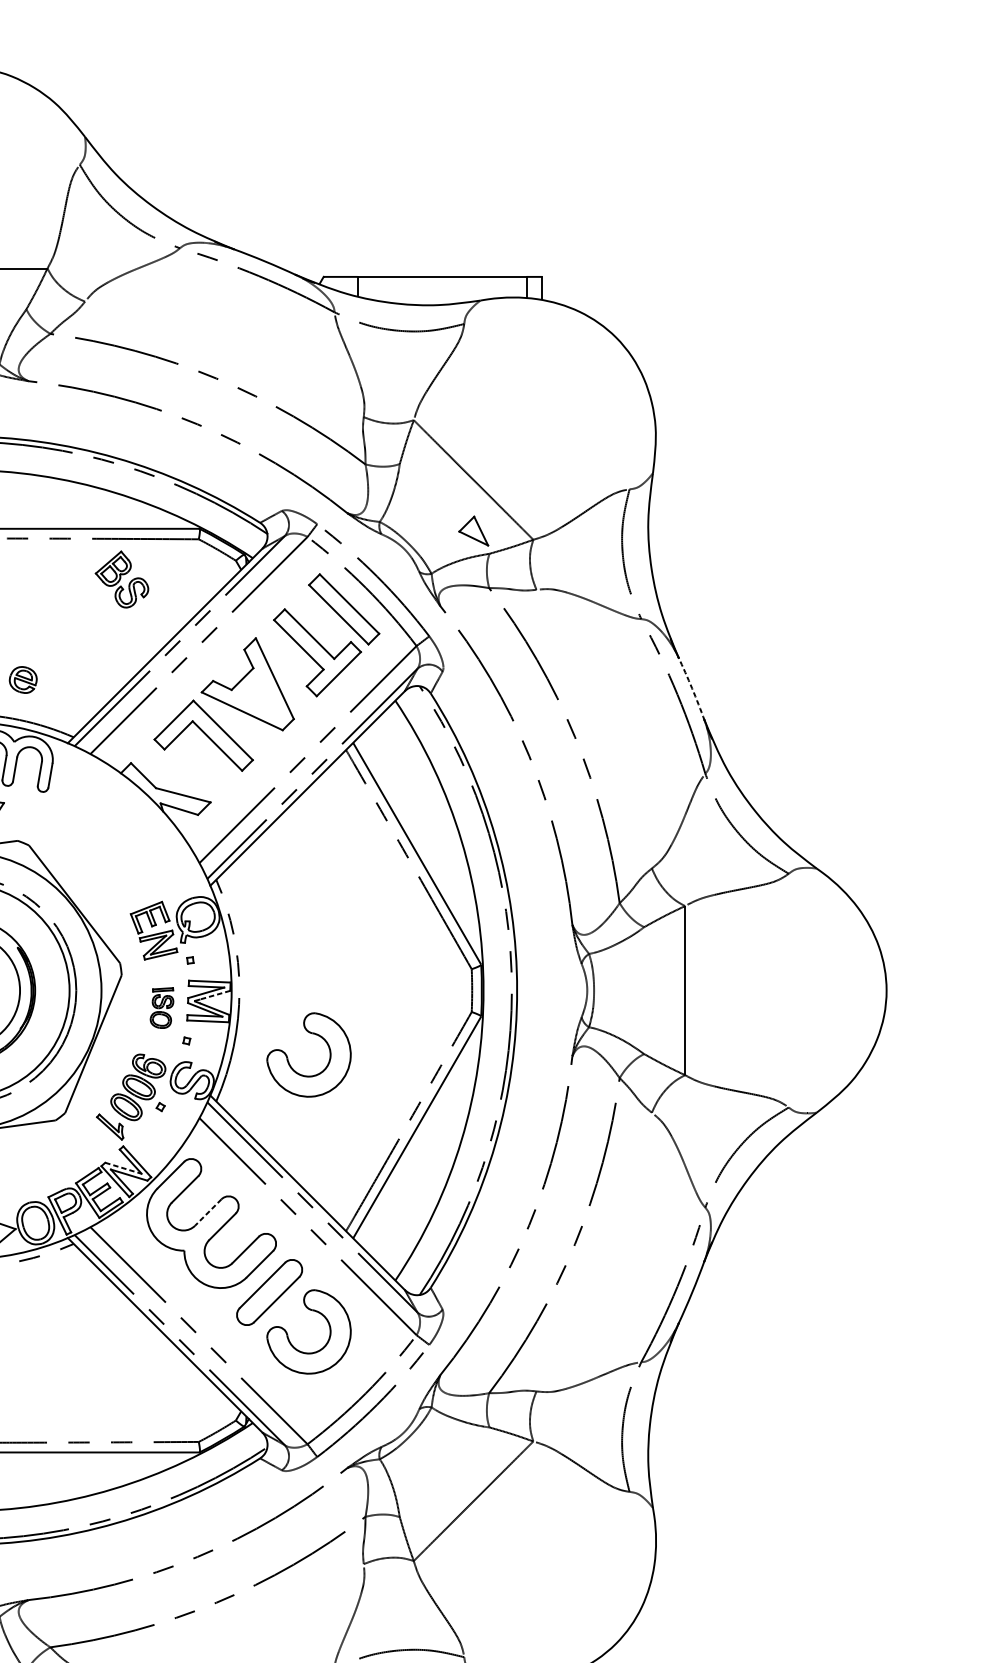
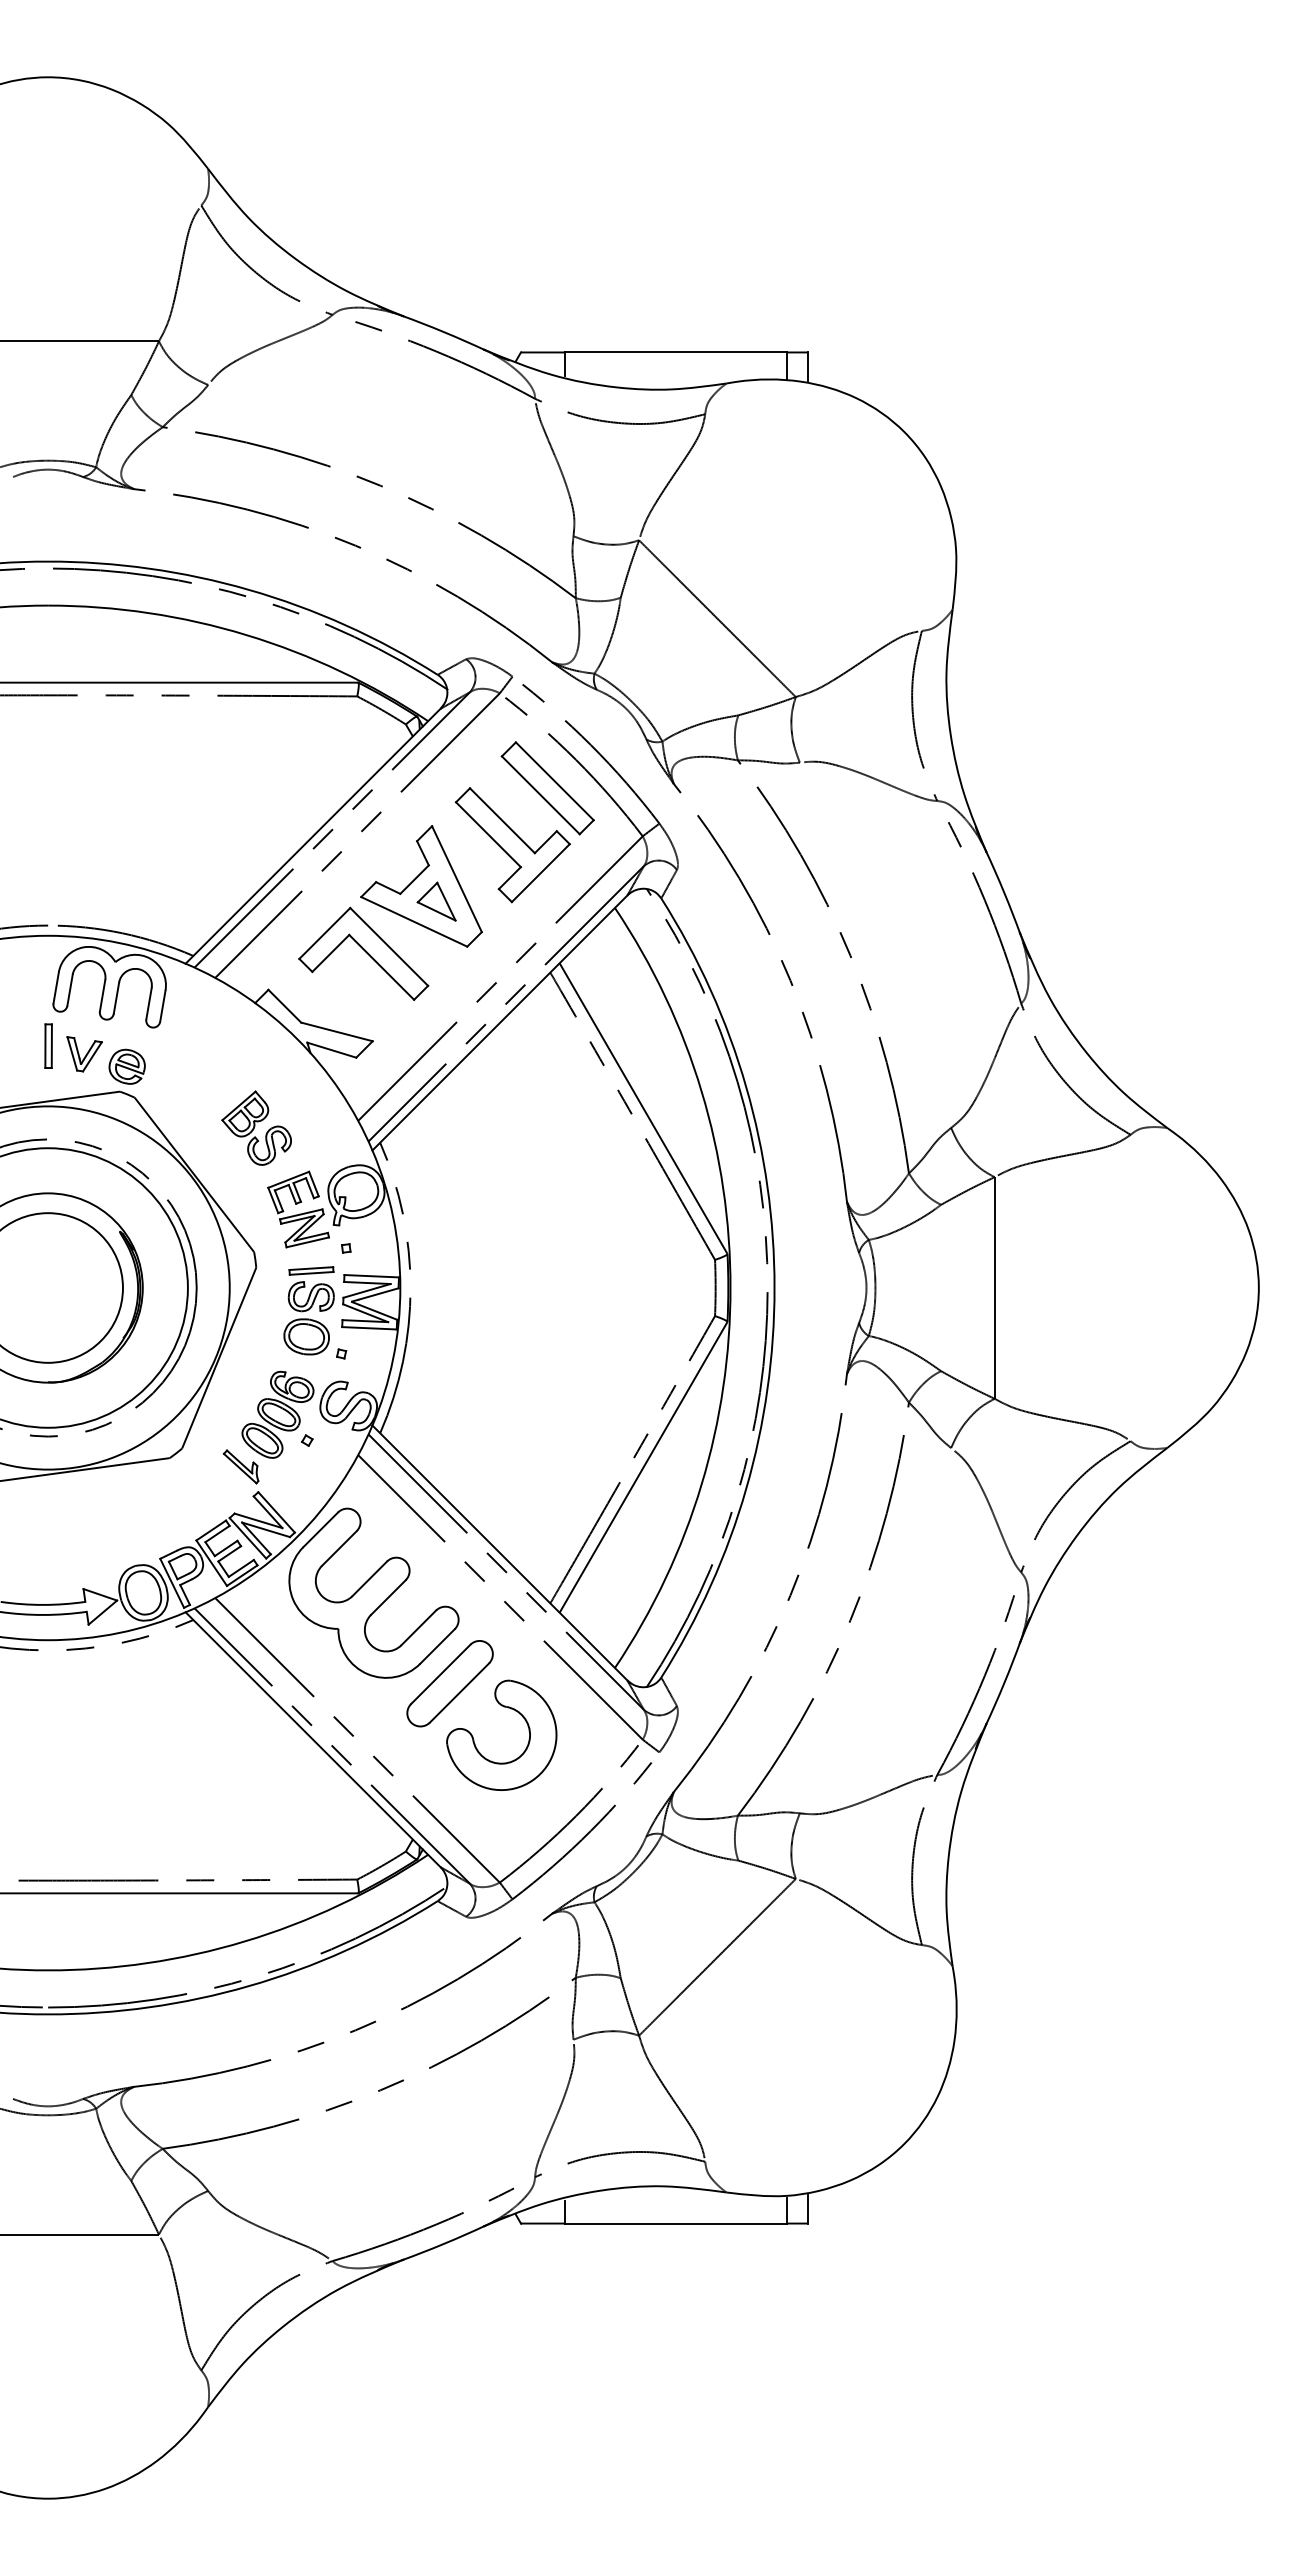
part: (473, 530) -> (436, 901), moved
part: (121, 579) -> (256, 1127), moved
part: (22, 679) -> (126, 1066), moved
arc: (692, 688) -> (1004, 892), dashed -> solid
line: (214, 995) -> (378, 1294), dashed -> solid
part: (161, 1007) -> (308, 1310), size x1.67
part: (317, 1036) -> (513, 1347), removed
line: (123, 1168) -> (258, 1520), dashed -> solid
line: (208, 1213) -> (369, 1579), dashed -> solid

